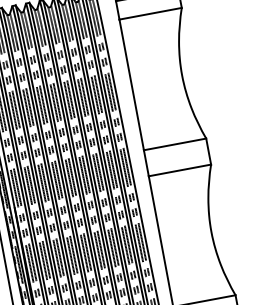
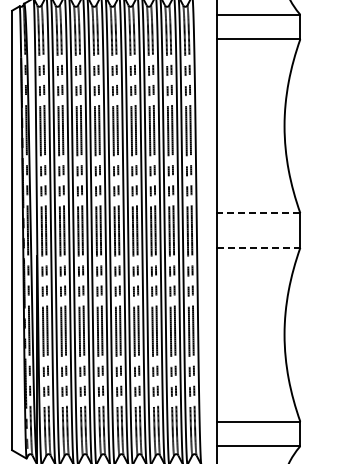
line: (174, 144) -> (258, 213), solid -> dashed
line: (180, 170) -> (259, 247), solid -> dashed

